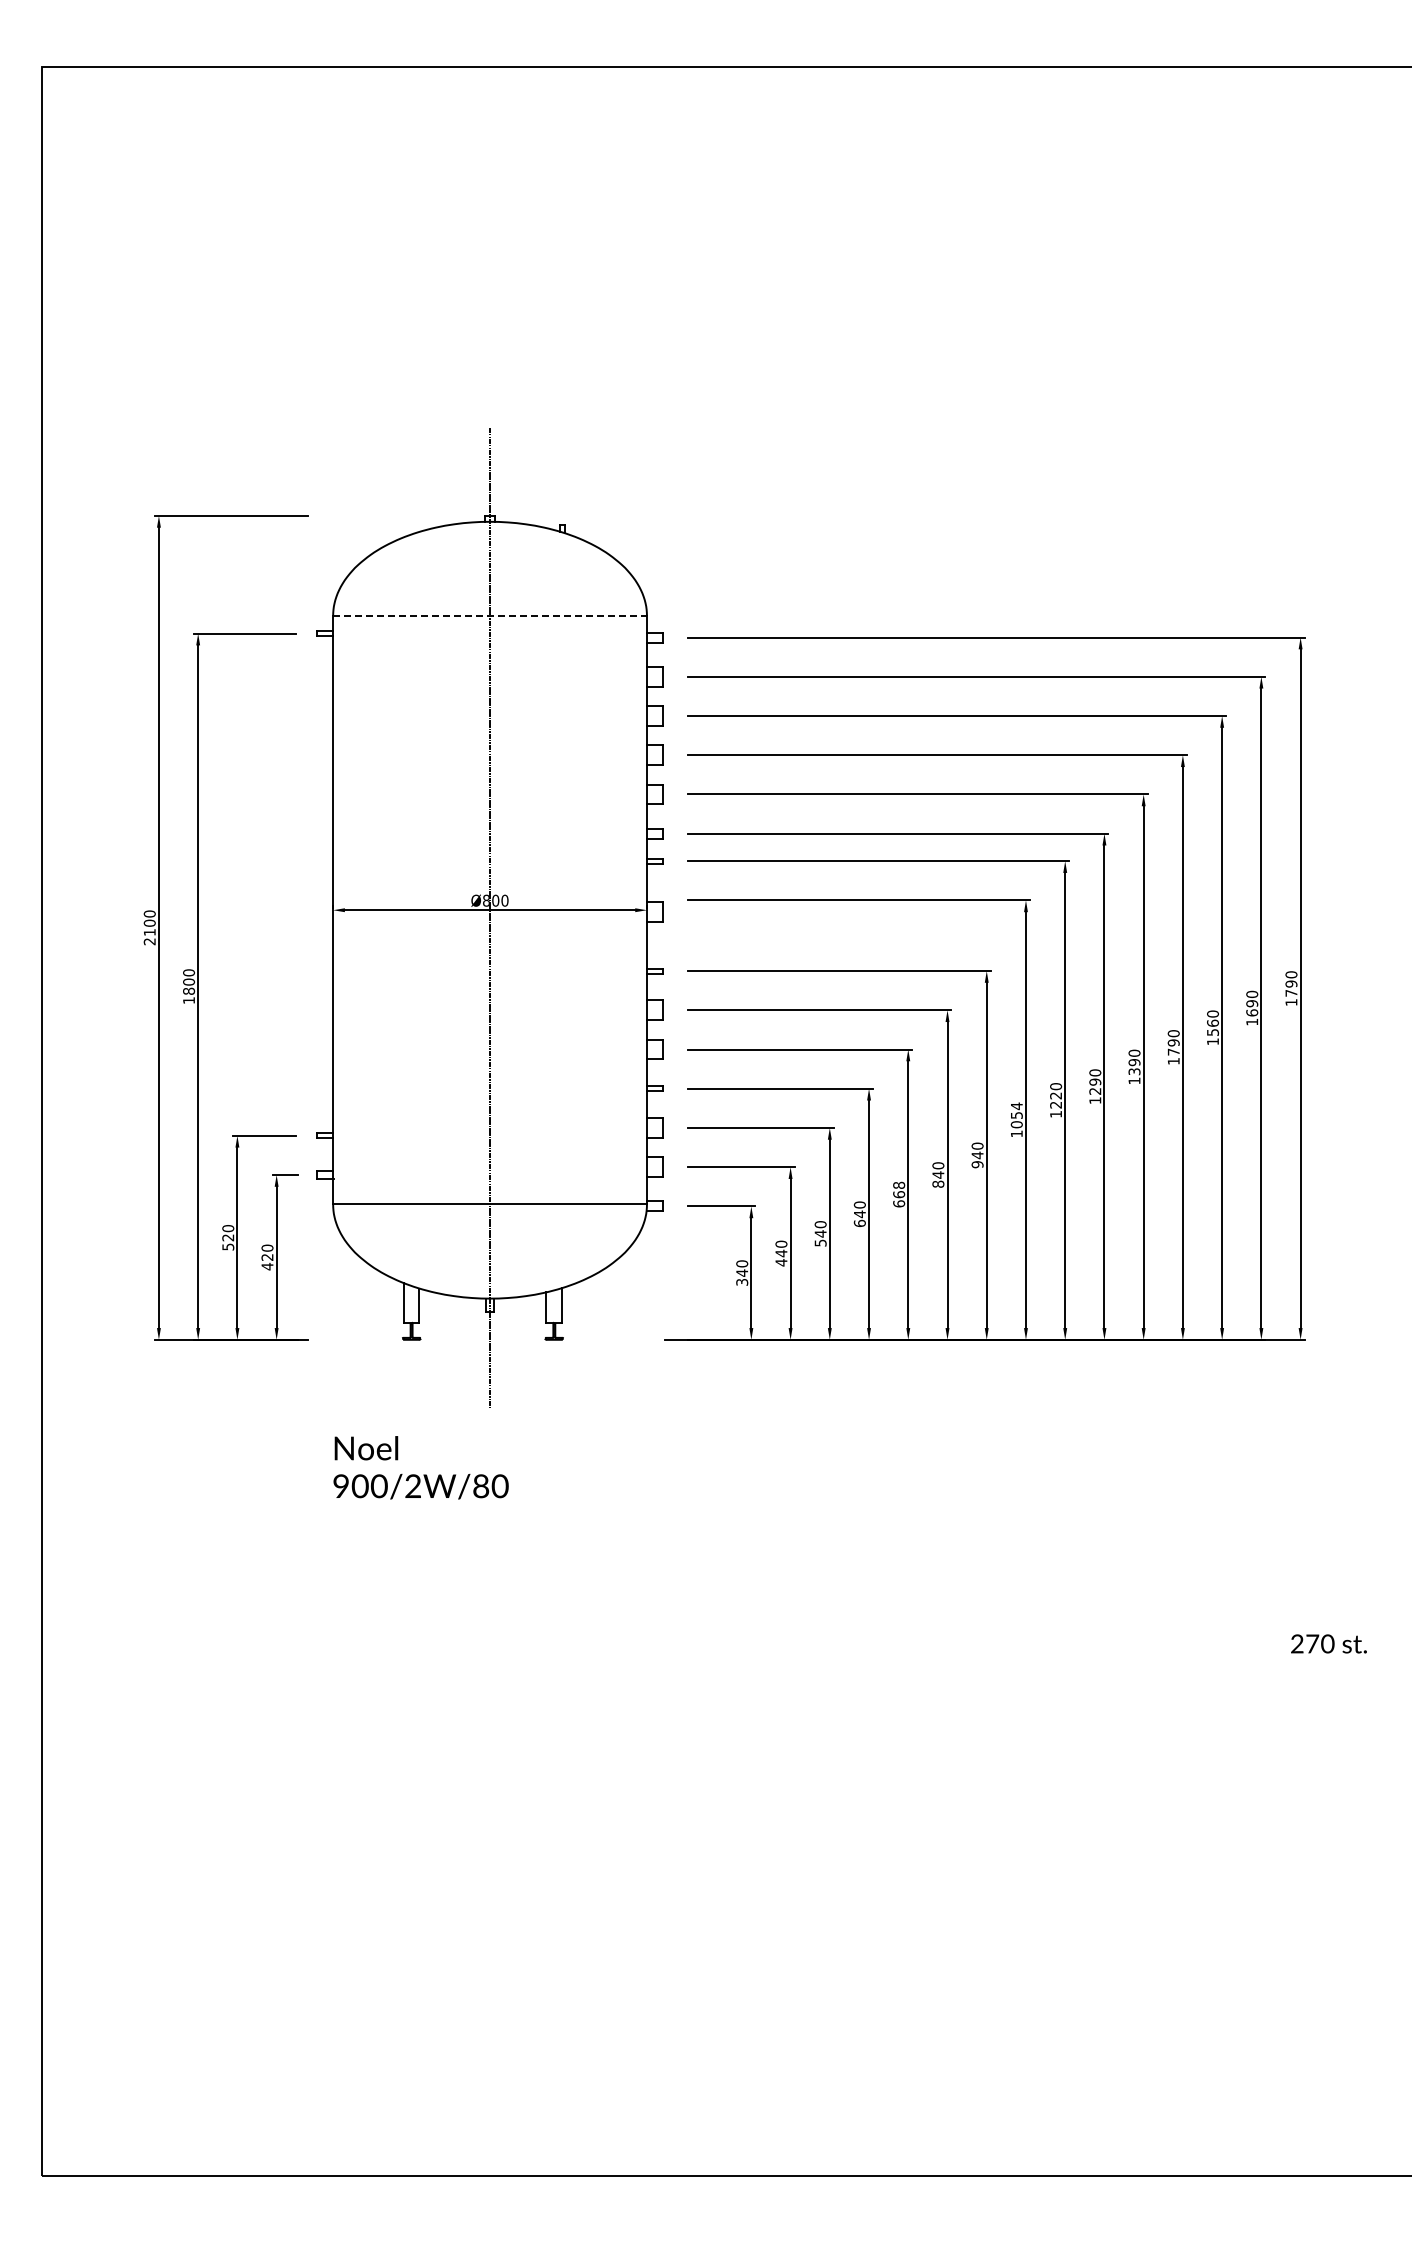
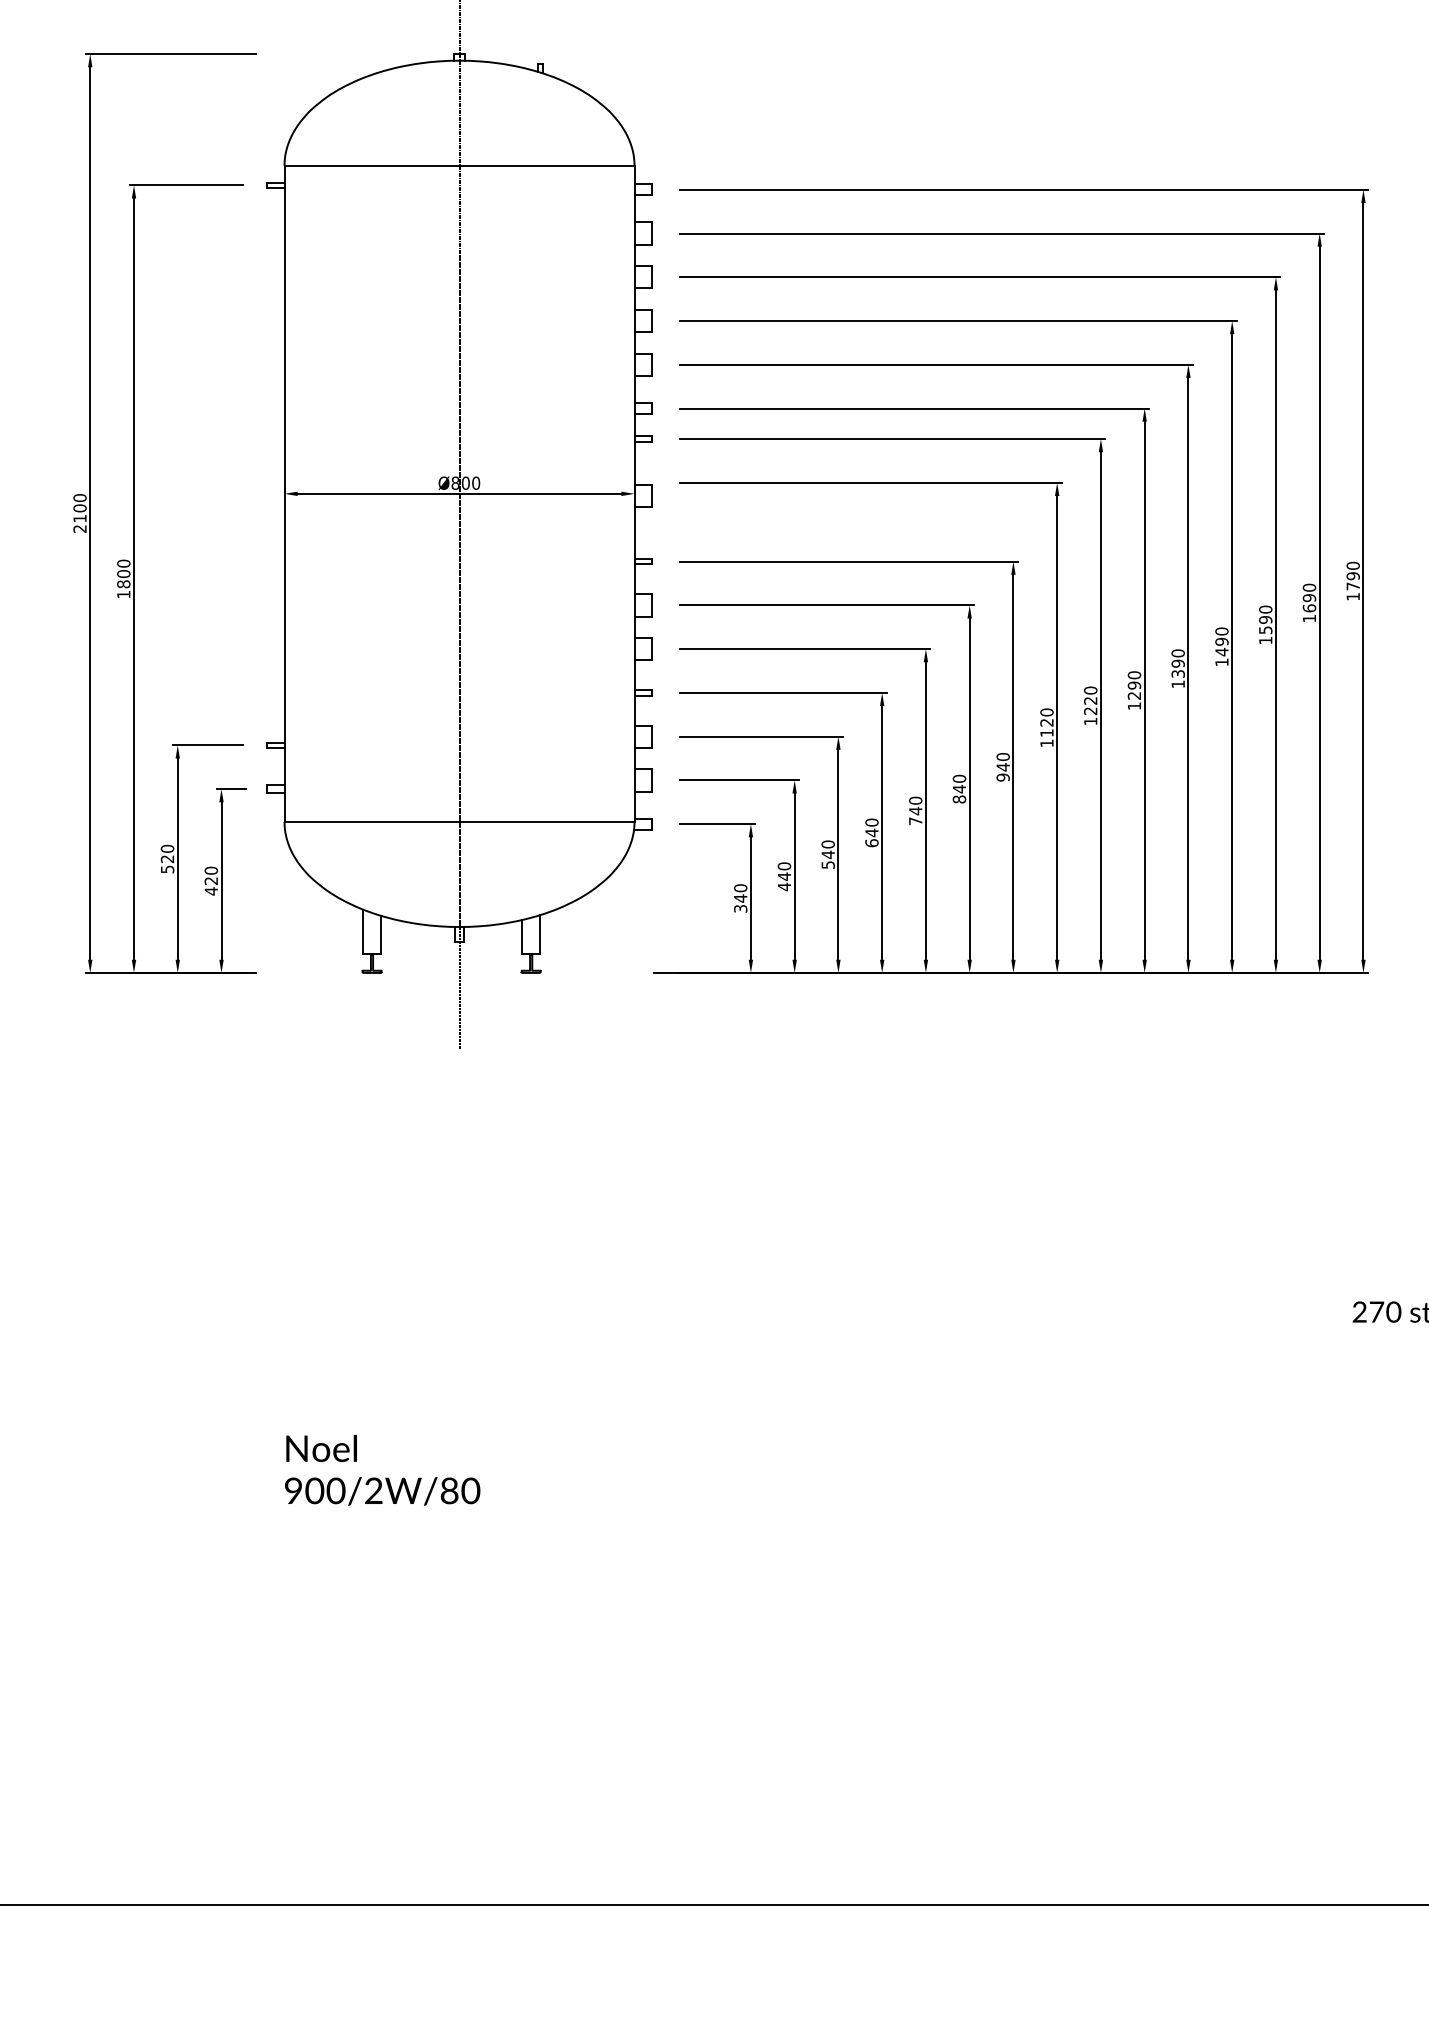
line: (490, 615) -> (460, 165), dashed -> solid
text: (1212, 1022) -> (1265, 619), 1560 -> 1590
text: (1173, 1051) -> (1221, 651), 1790 -> 1490
text: (1016, 1115) -> (1046, 722), 1054 -> 1120
text: (899, 1194) -> (916, 810), 668 -> 740
text: (420, 1467) -> (381, 1469), moved

